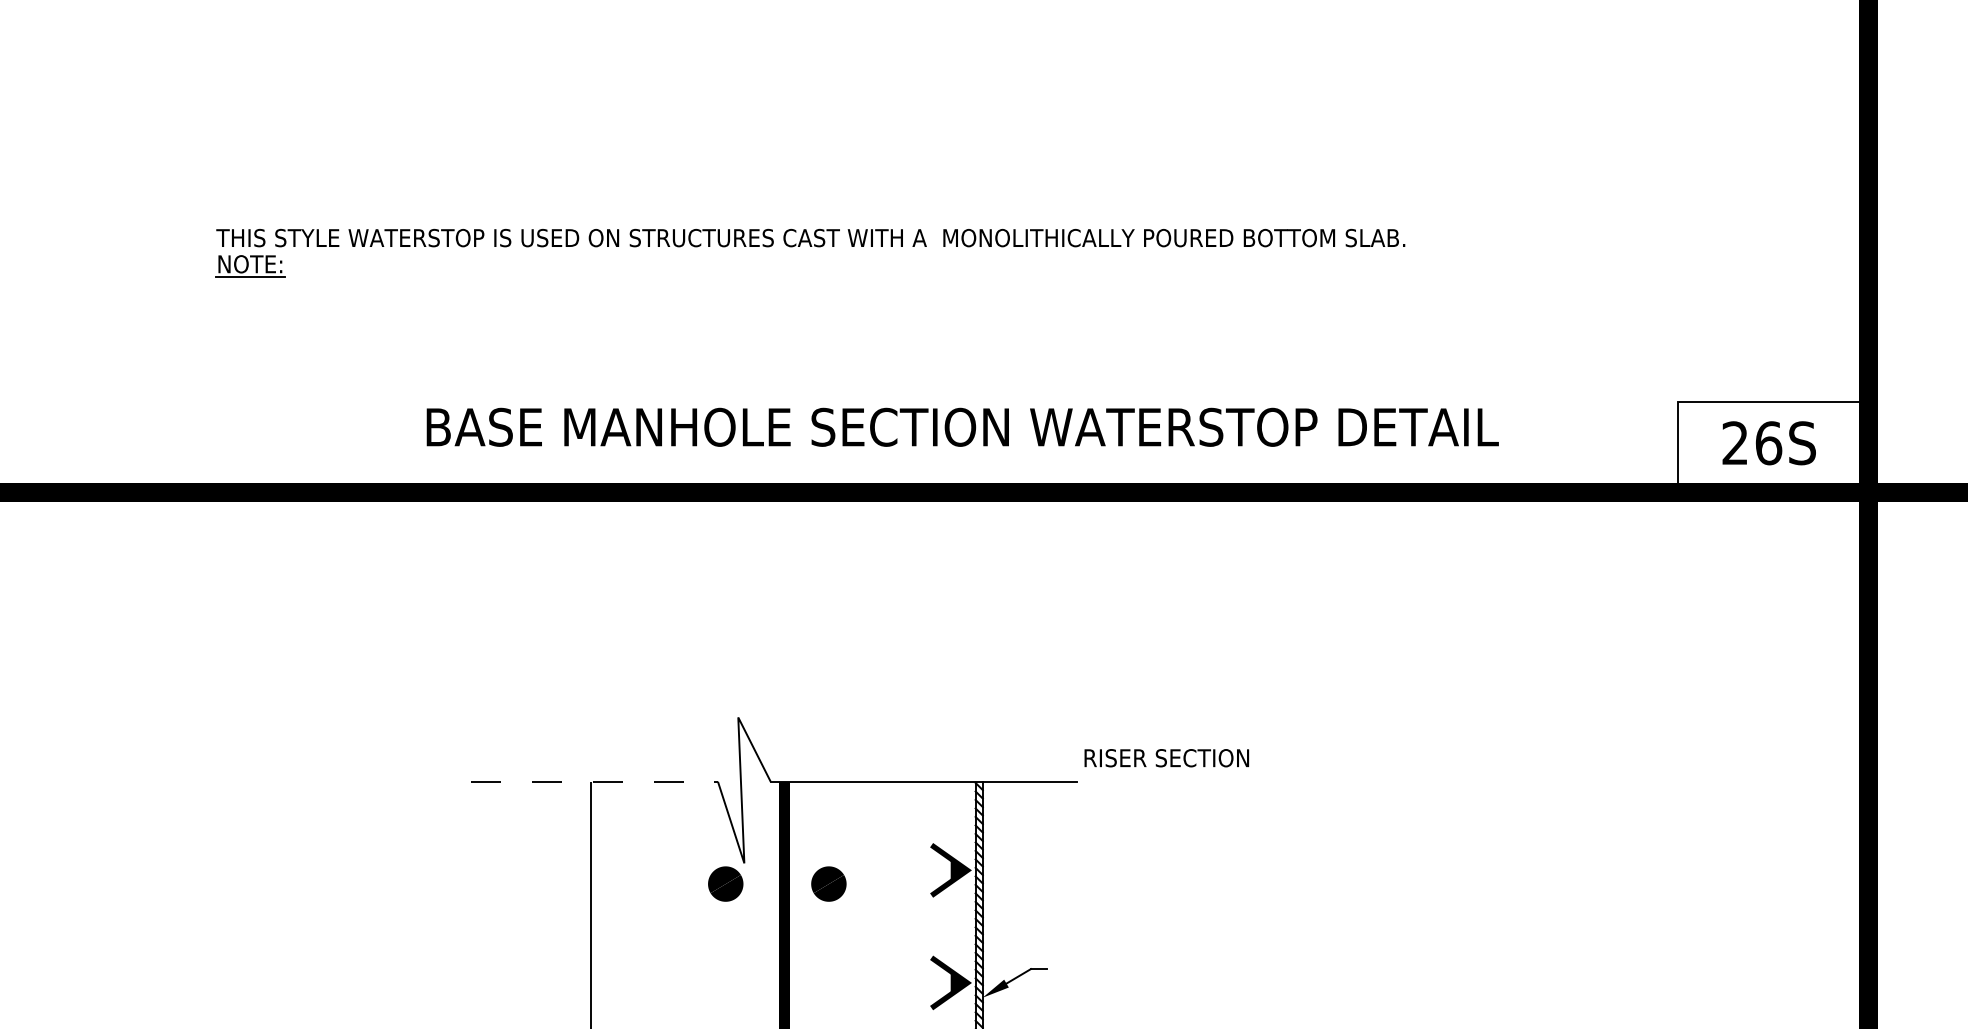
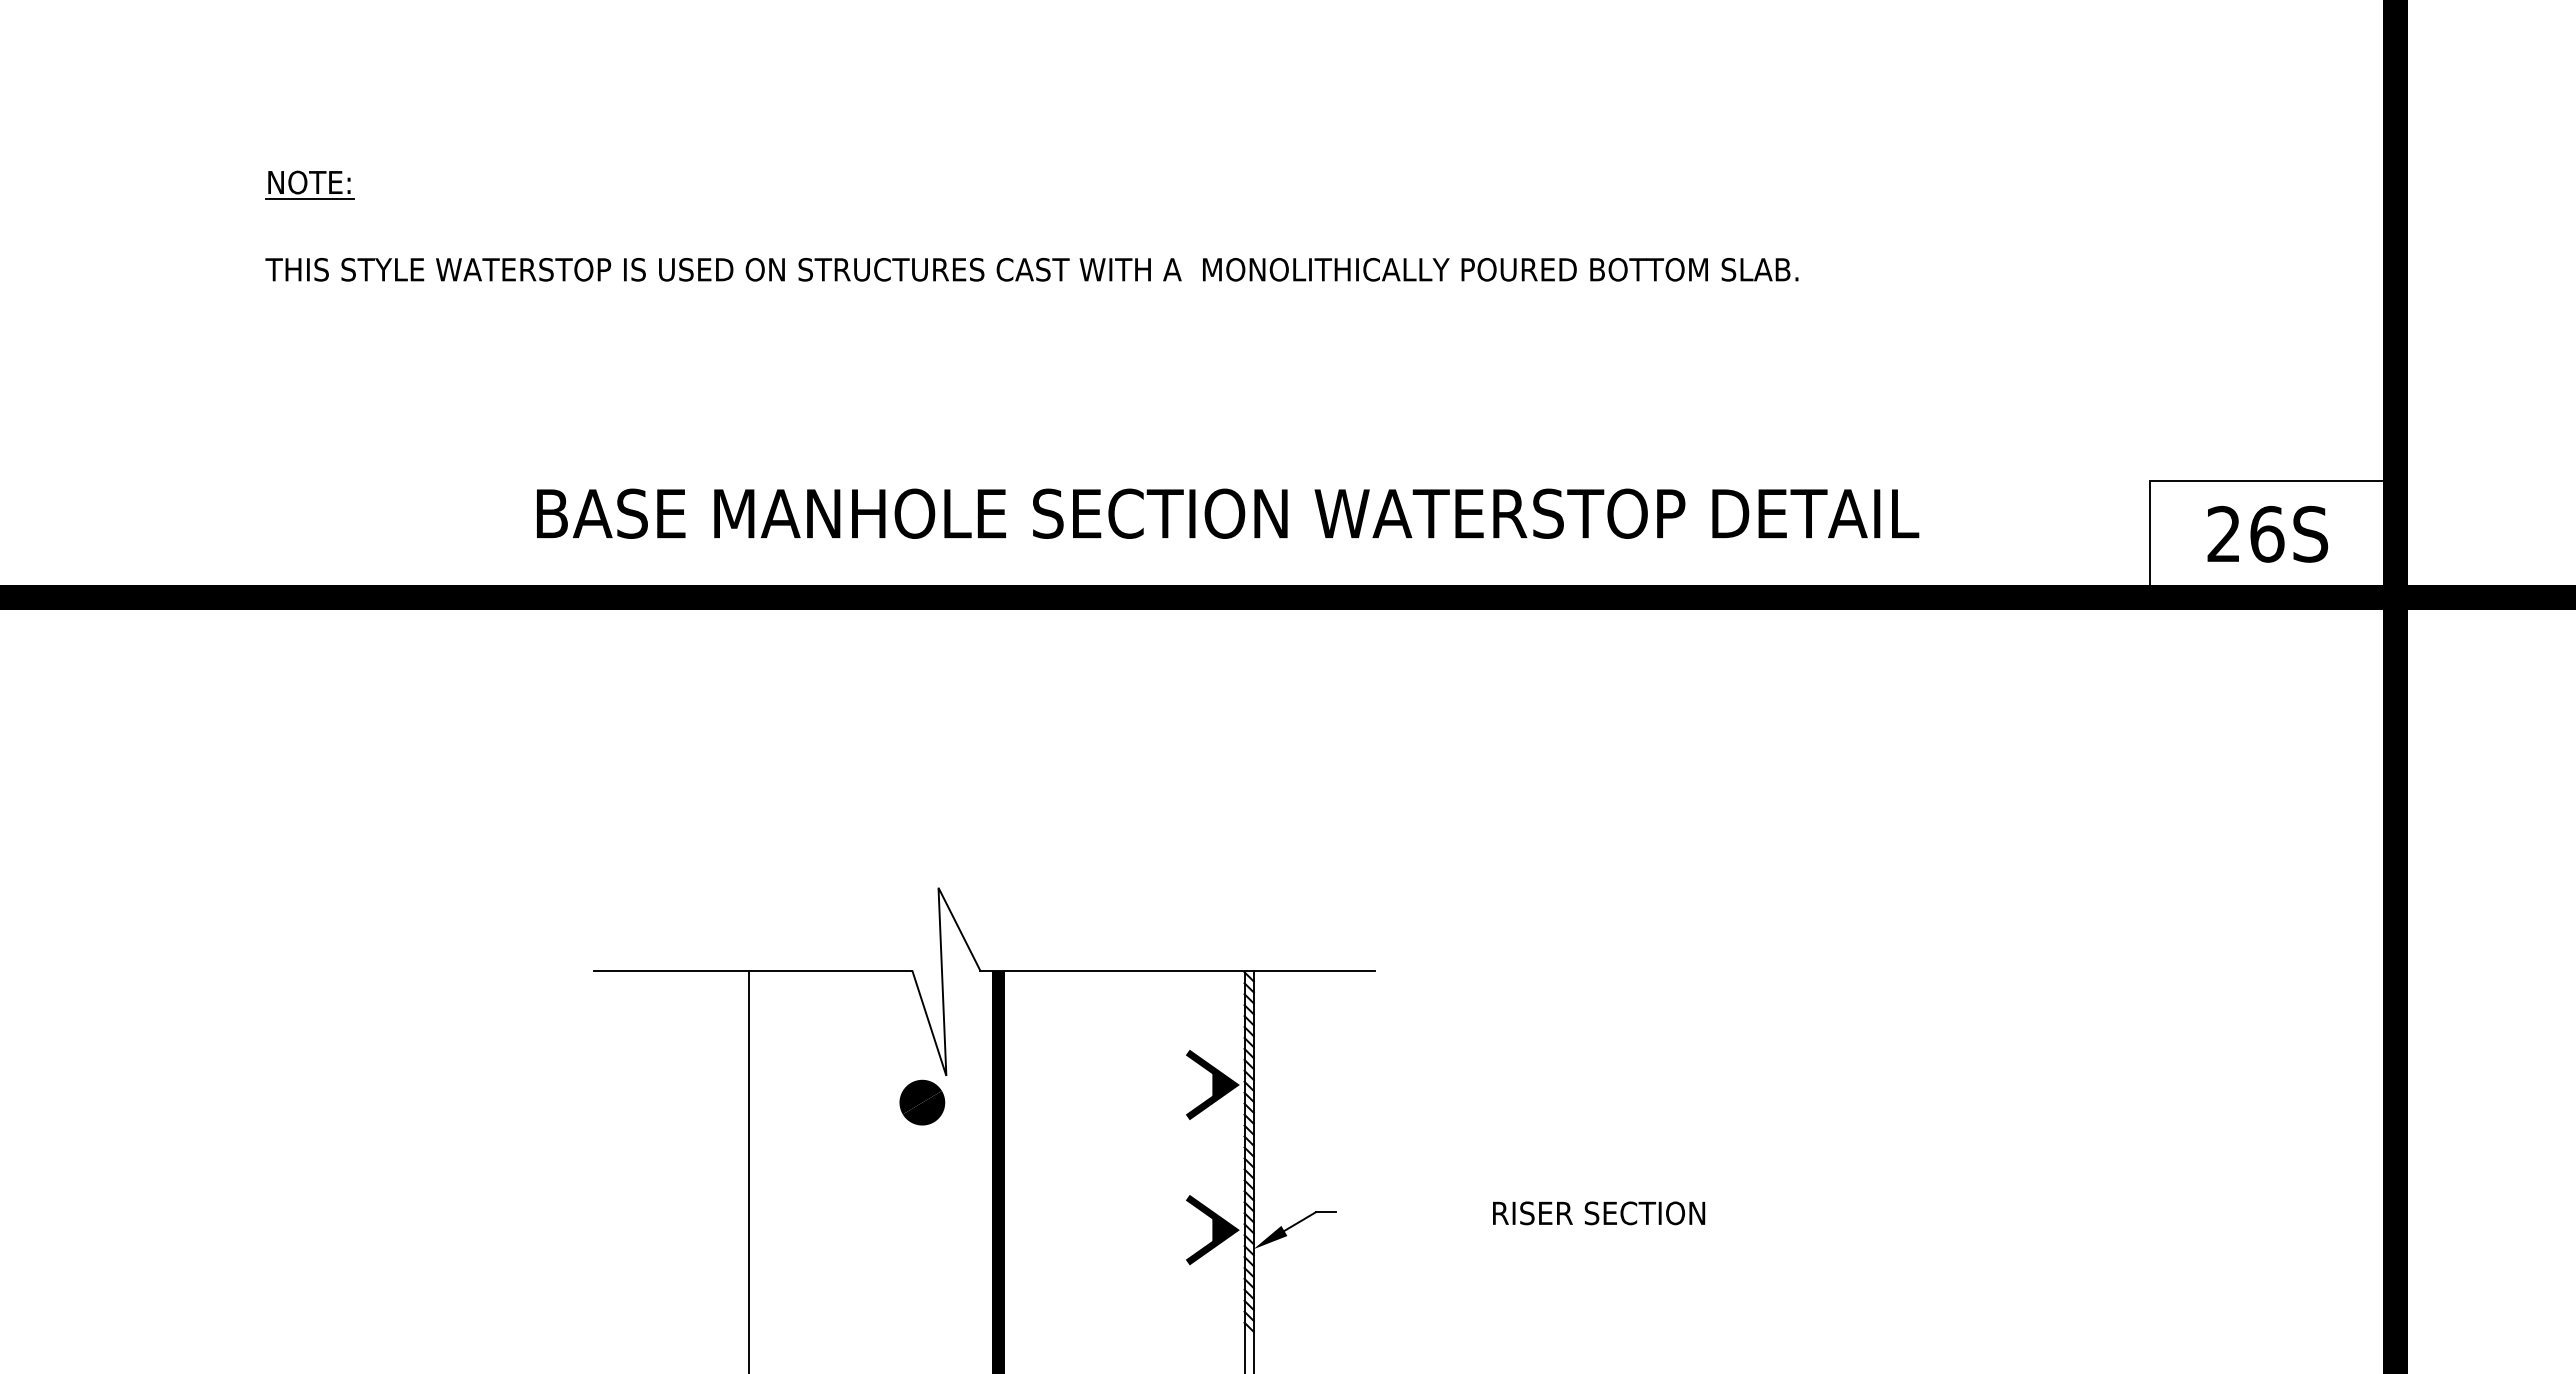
part: (250, 265) -> (309, 184), moved
text: (1167, 758) -> (1599, 1213), moved
line: (594, 781) -> (753, 970), dashed -> solid
part: (829, 883) -> (1055, 1102), removed

